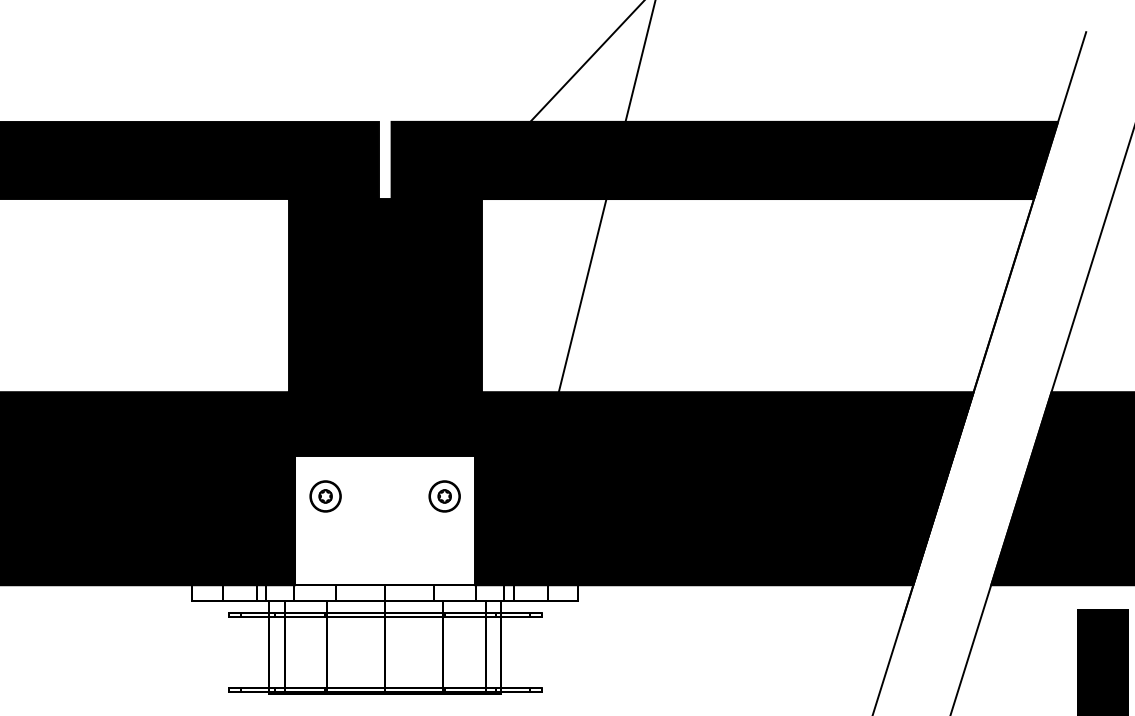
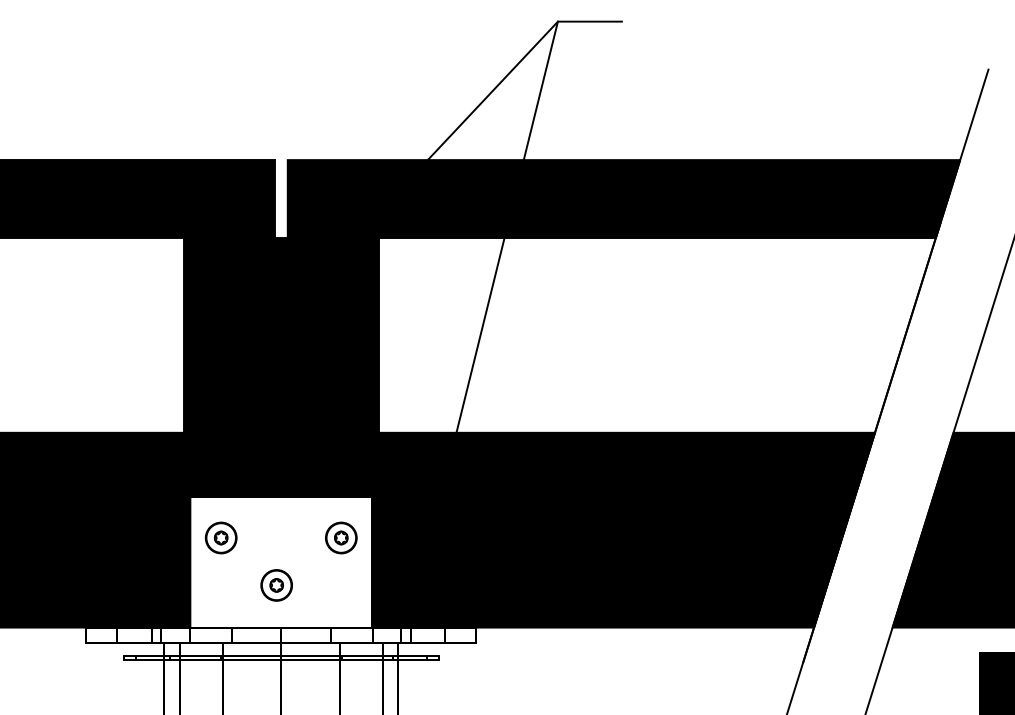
part: (380, 543) -> (276, 585), added

